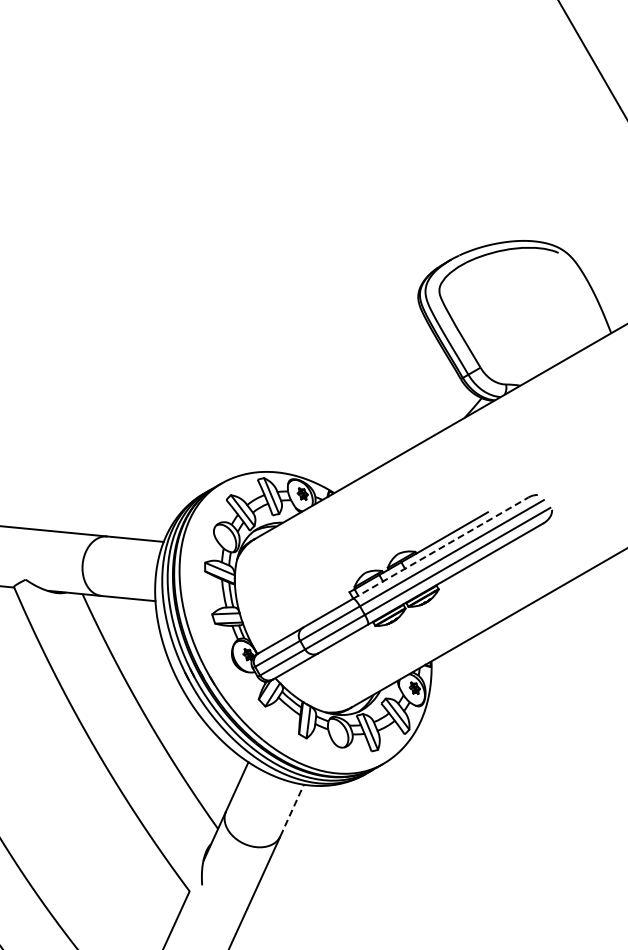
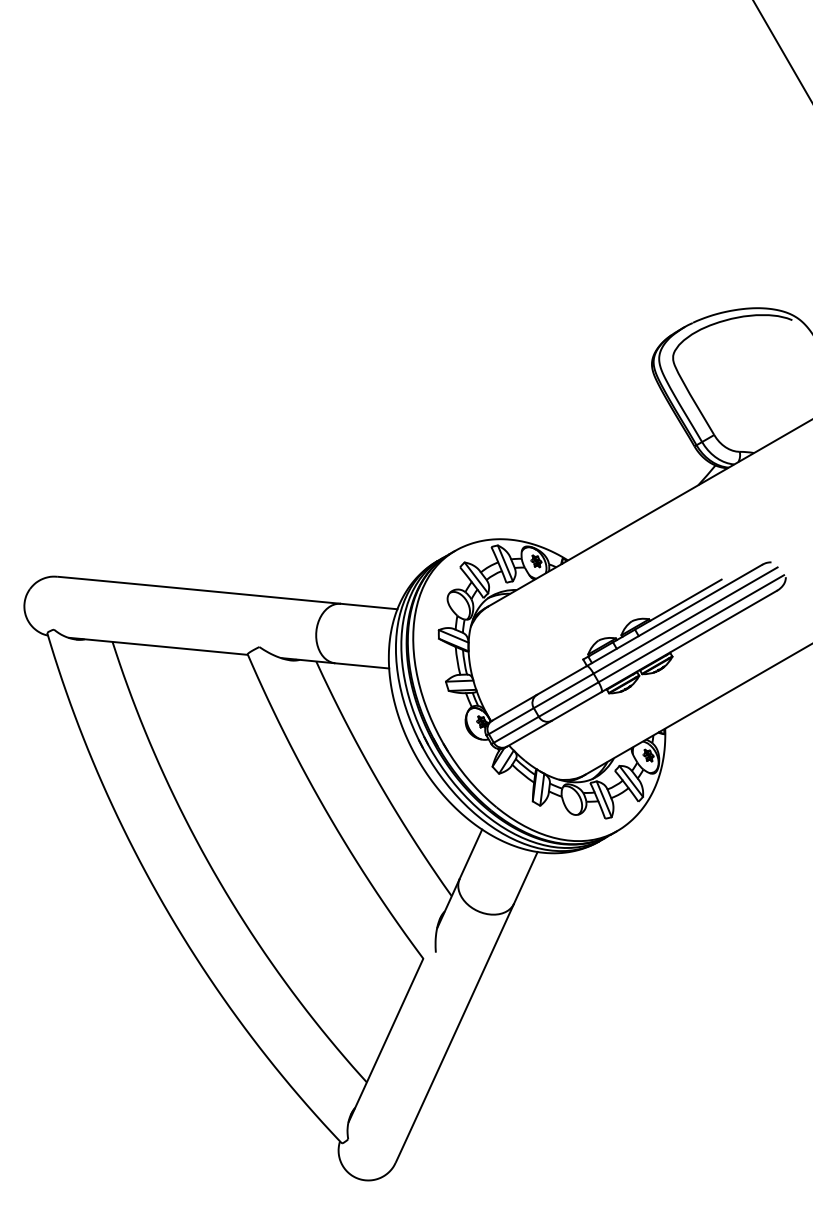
line: (440, 548) -> (674, 615), dashed -> solid
line: (292, 810) -> (526, 877), dashed -> solid

